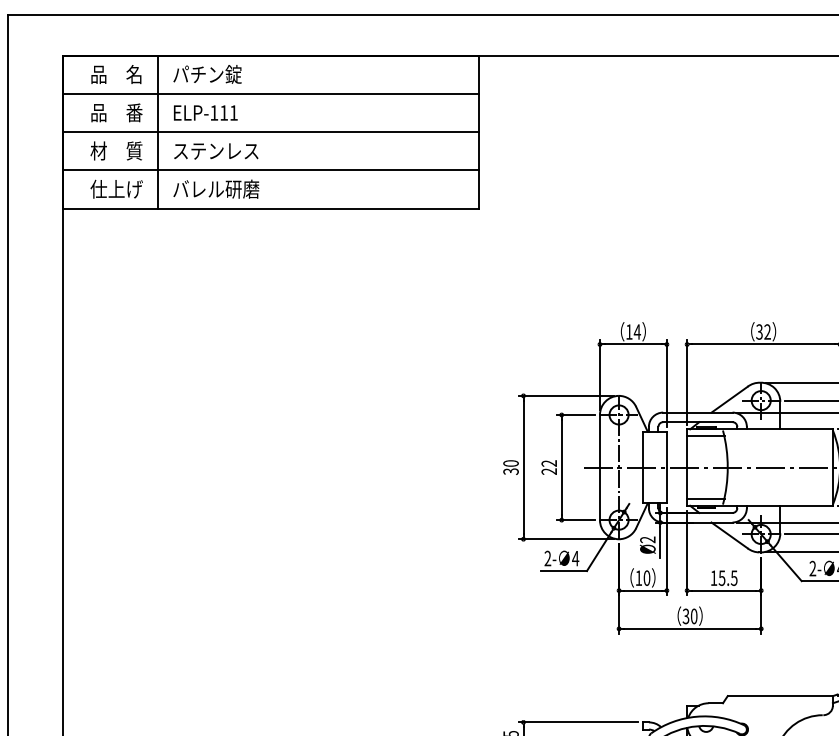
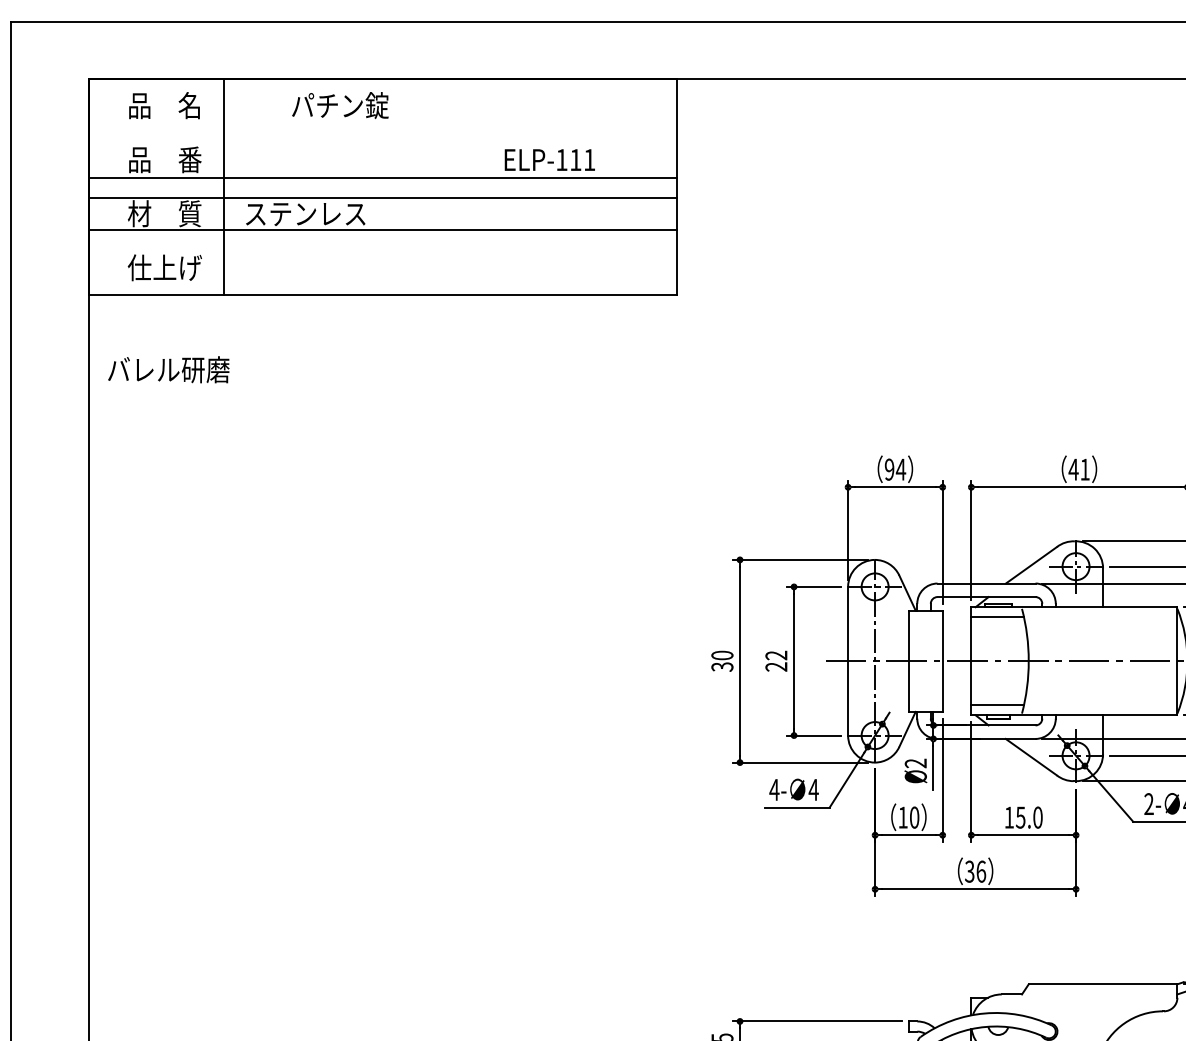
text: (207, 74) -> (340, 105), moved
line: (270, 94) -> (382, 178), moved
text: (205, 112) -> (549, 159), moved
line: (270, 132) -> (382, 230), moved
line: (270, 170) -> (382, 198), moved
text: (216, 189) -> (168, 369), moved
text: (629, 331) -> (889, 469), 14 -> 94
text: (762, 331) -> (1078, 469), 32 -> 41
text: (547, 558) -> (774, 789), 2- -> 4-
text: (733, 578) -> (1037, 817), 15.5 -> 15.0
text: (694, 616) -> (981, 871), 30 -> 36

